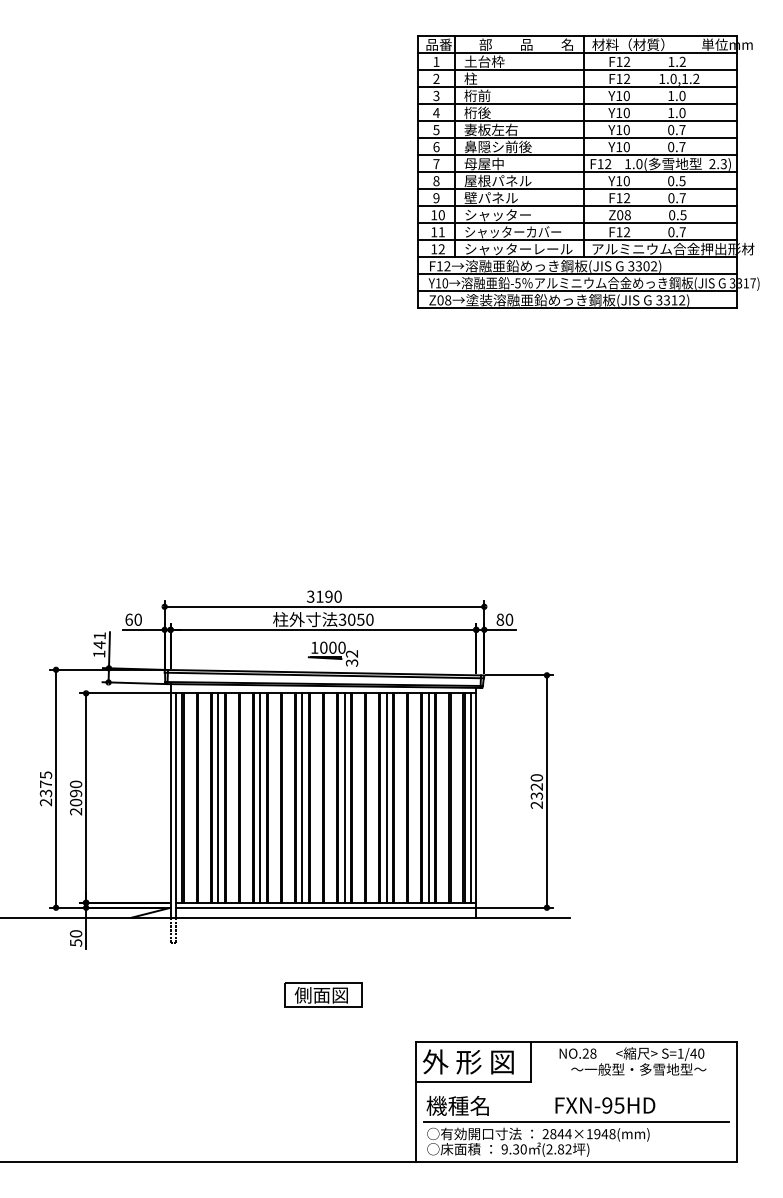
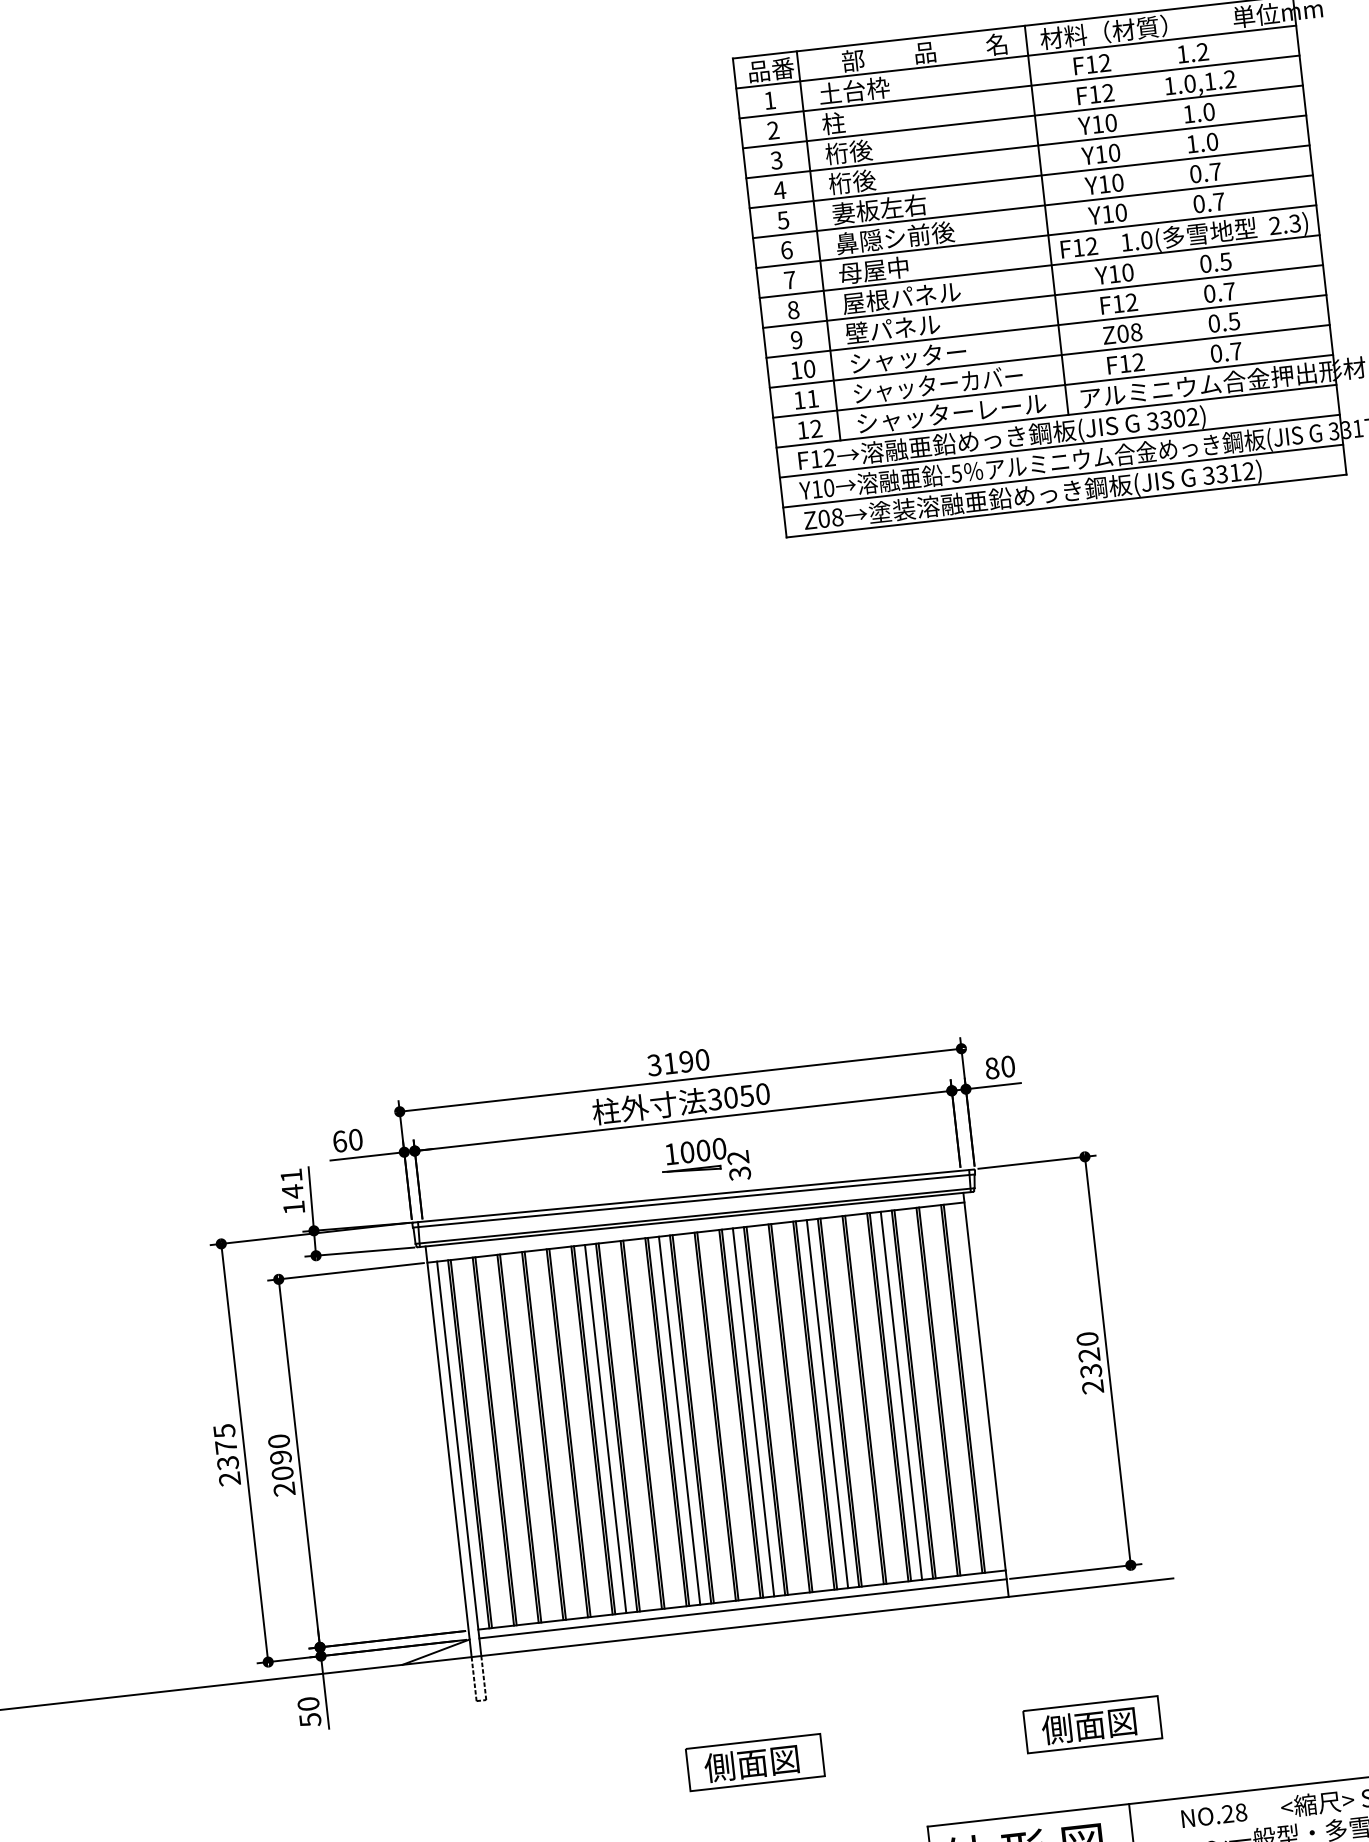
text: (484, 95) -> (860, 150), 桁前 -> 桁後
line: (218, 797) -> (531, 1436), removed
line: (470, 797) -> (974, 1386), removed
part: (515, 994) -> (1092, 1723), added

